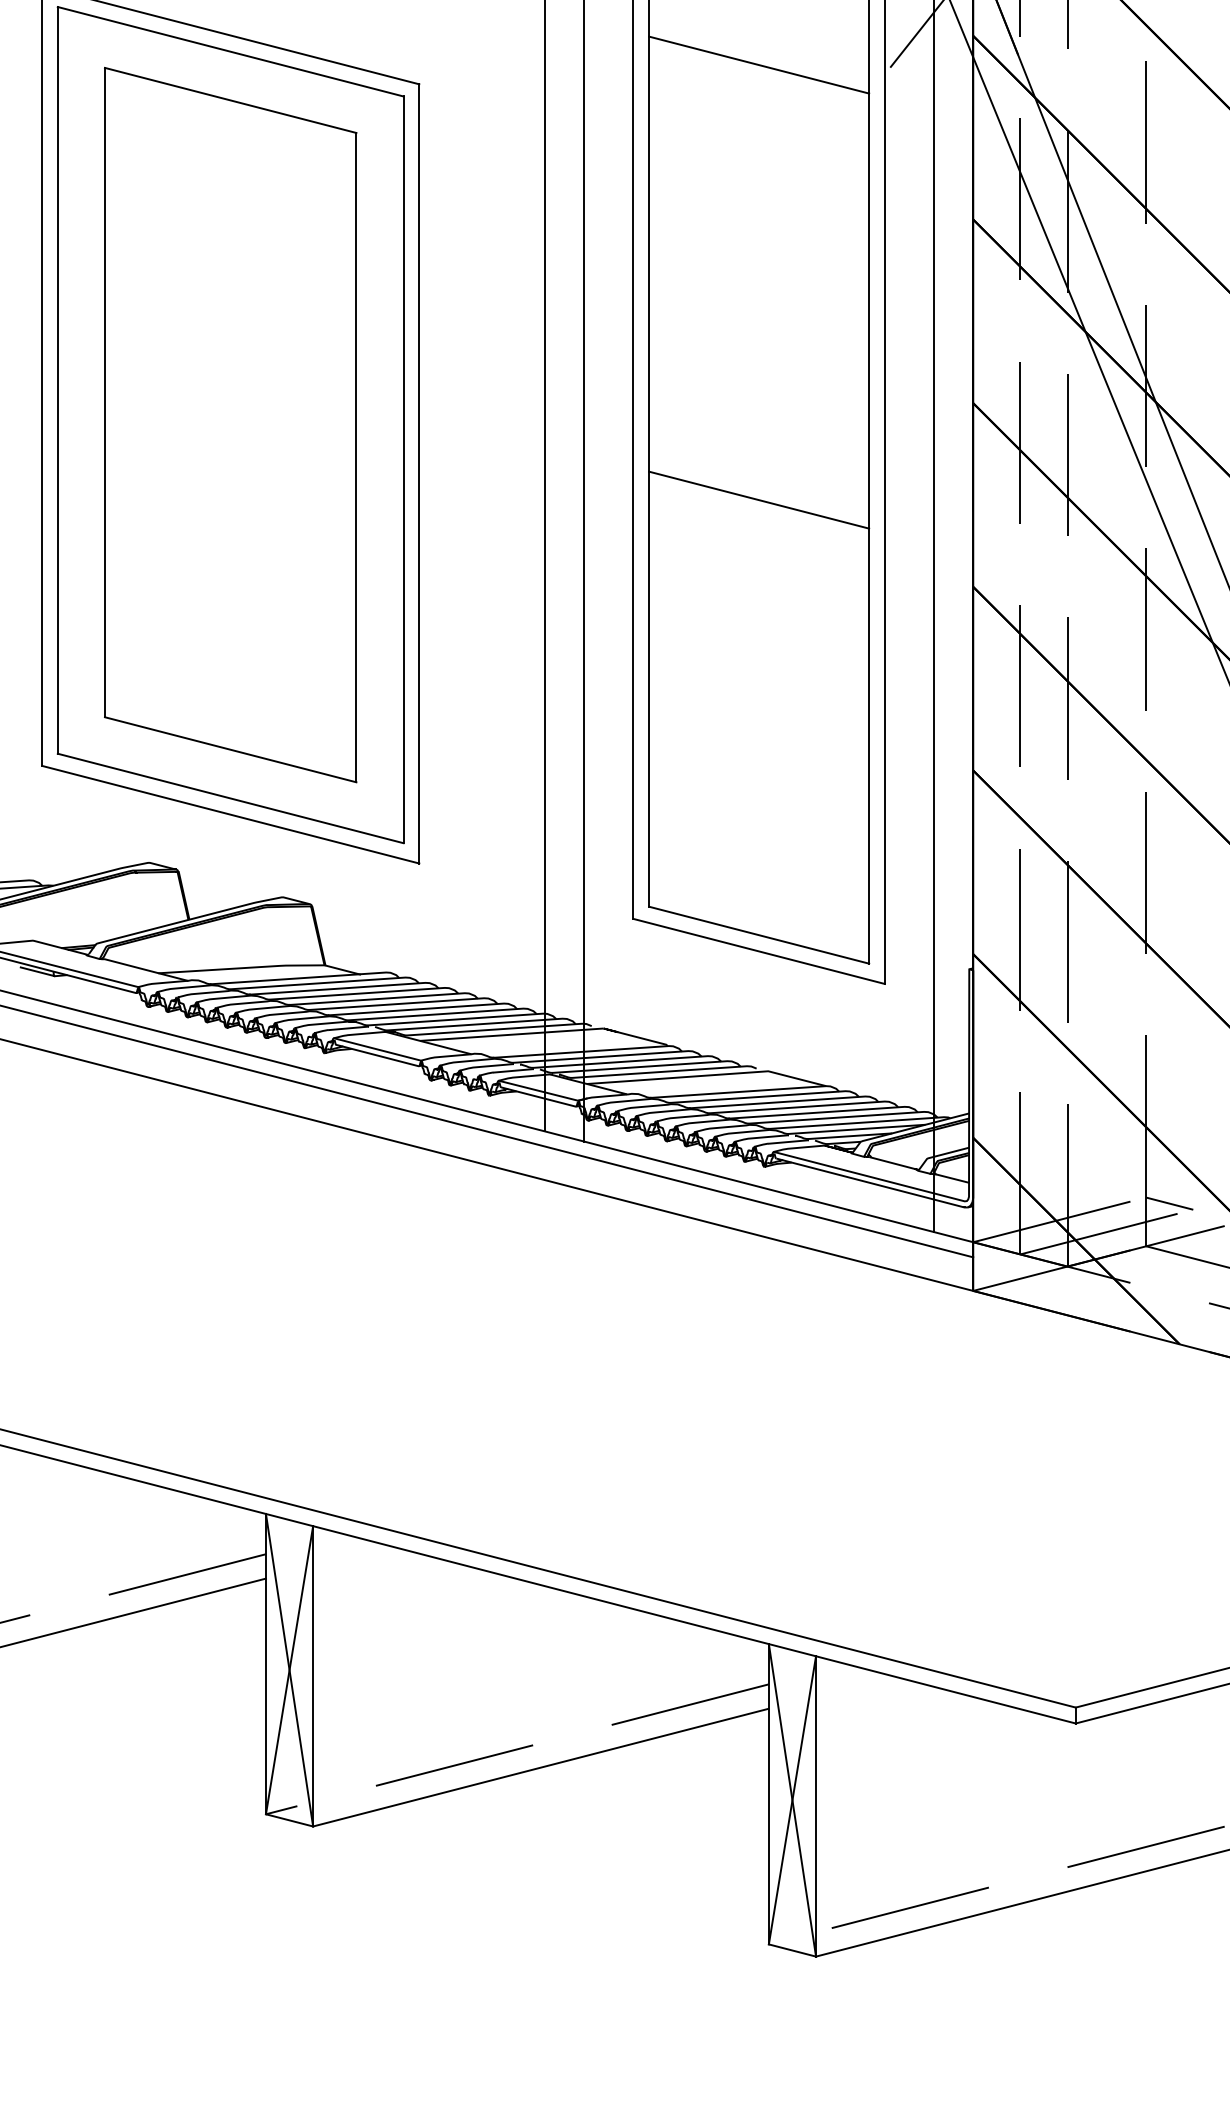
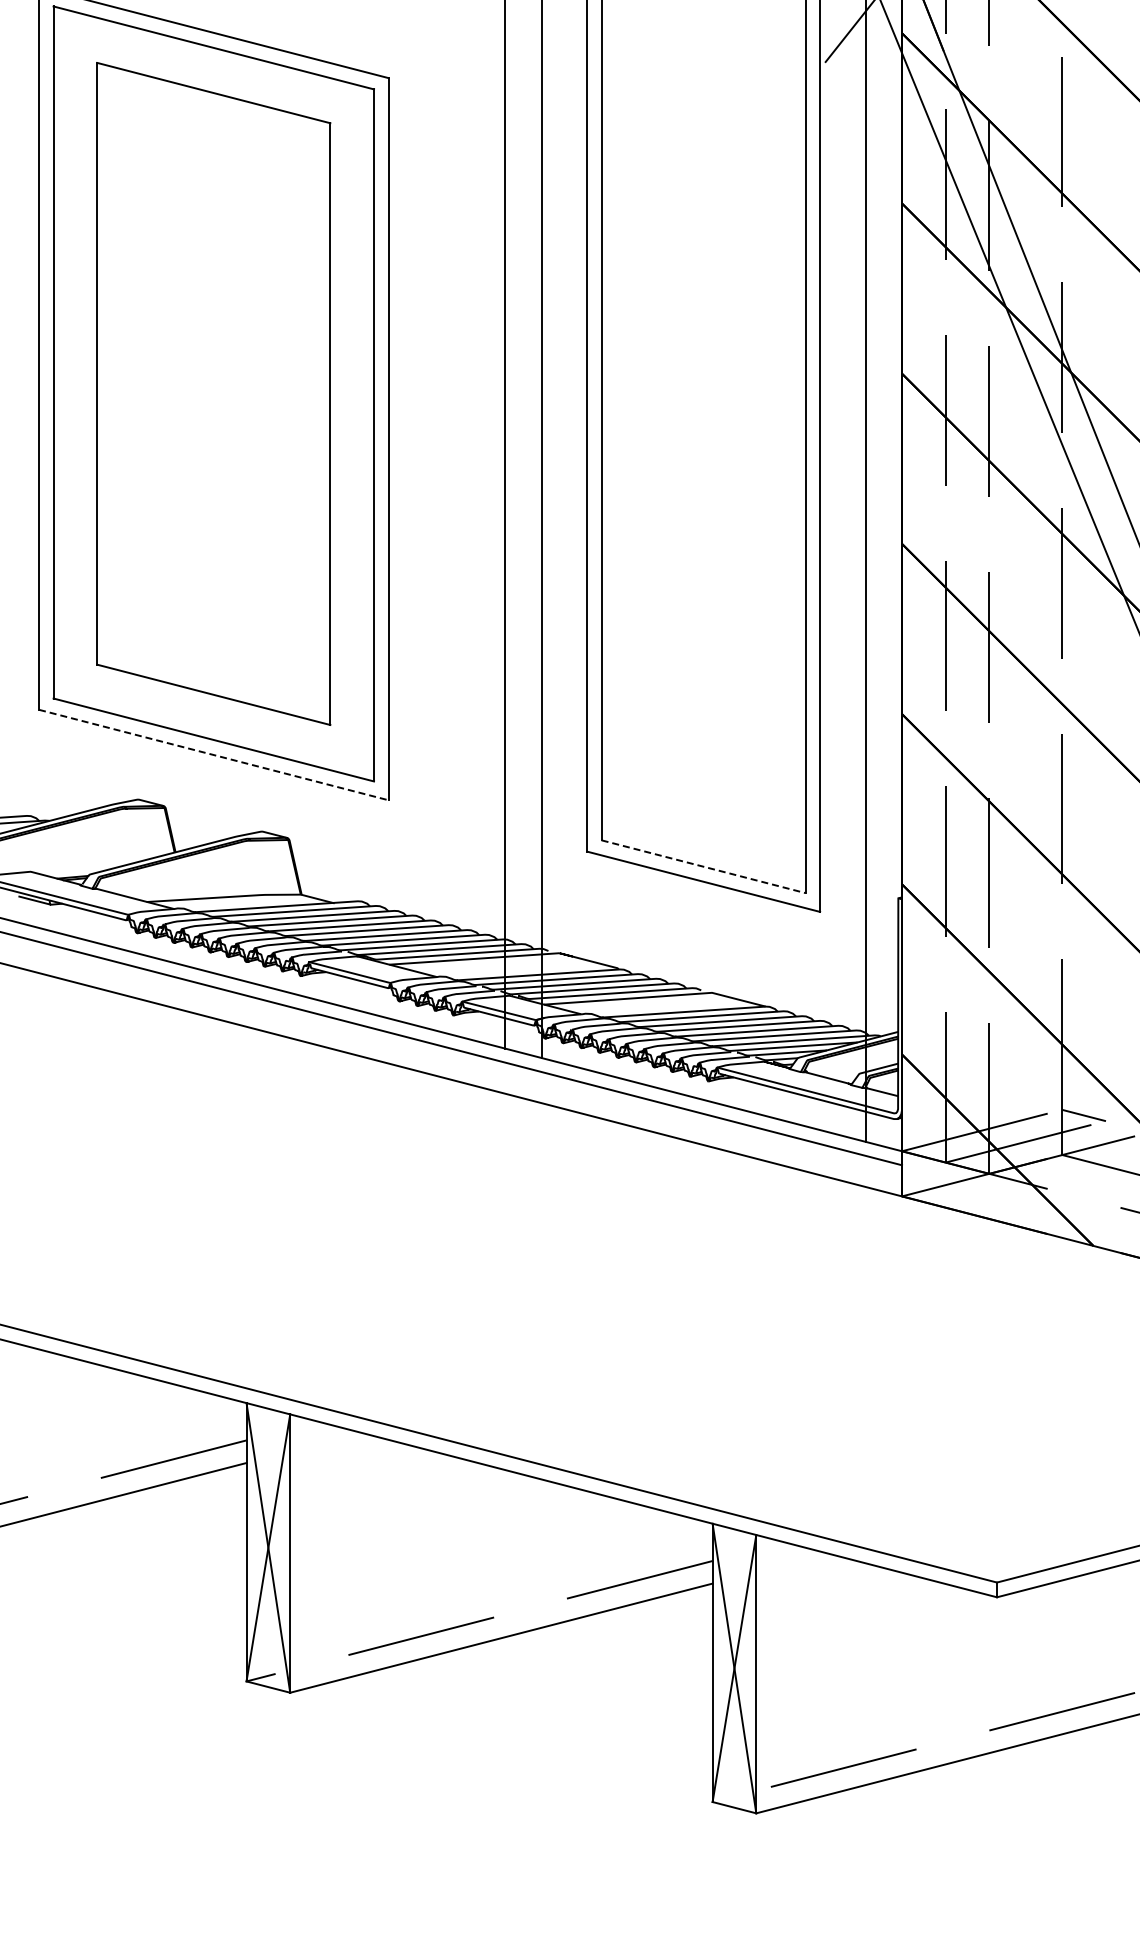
line: (759, 64) -> (703, 59), removed
line: (759, 500) -> (703, 463), removed
line: (230, 815) -> (213, 755), solid -> dashed
line: (760, 934) -> (704, 866), solid -> dashed

